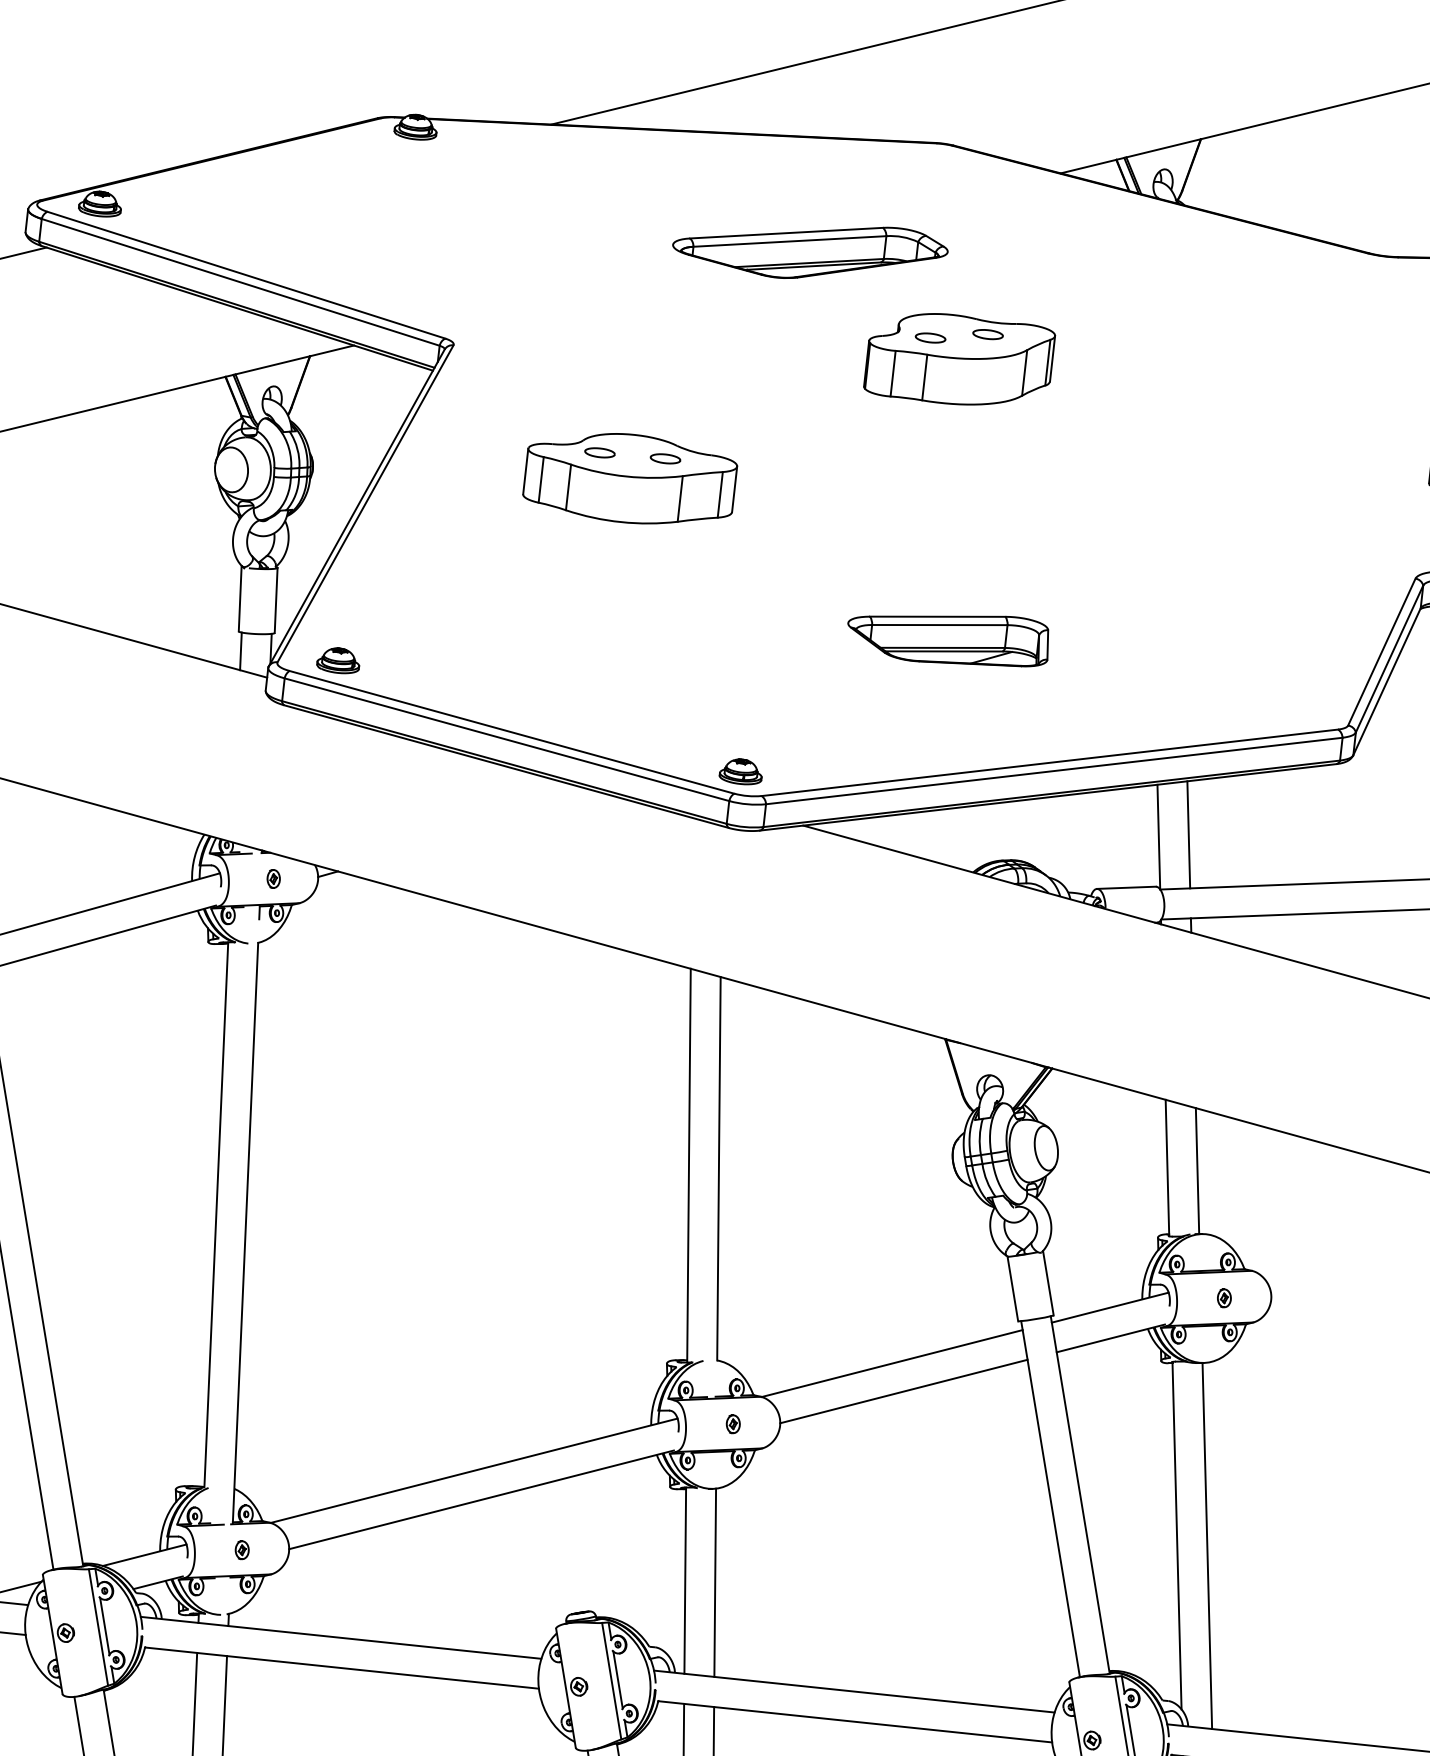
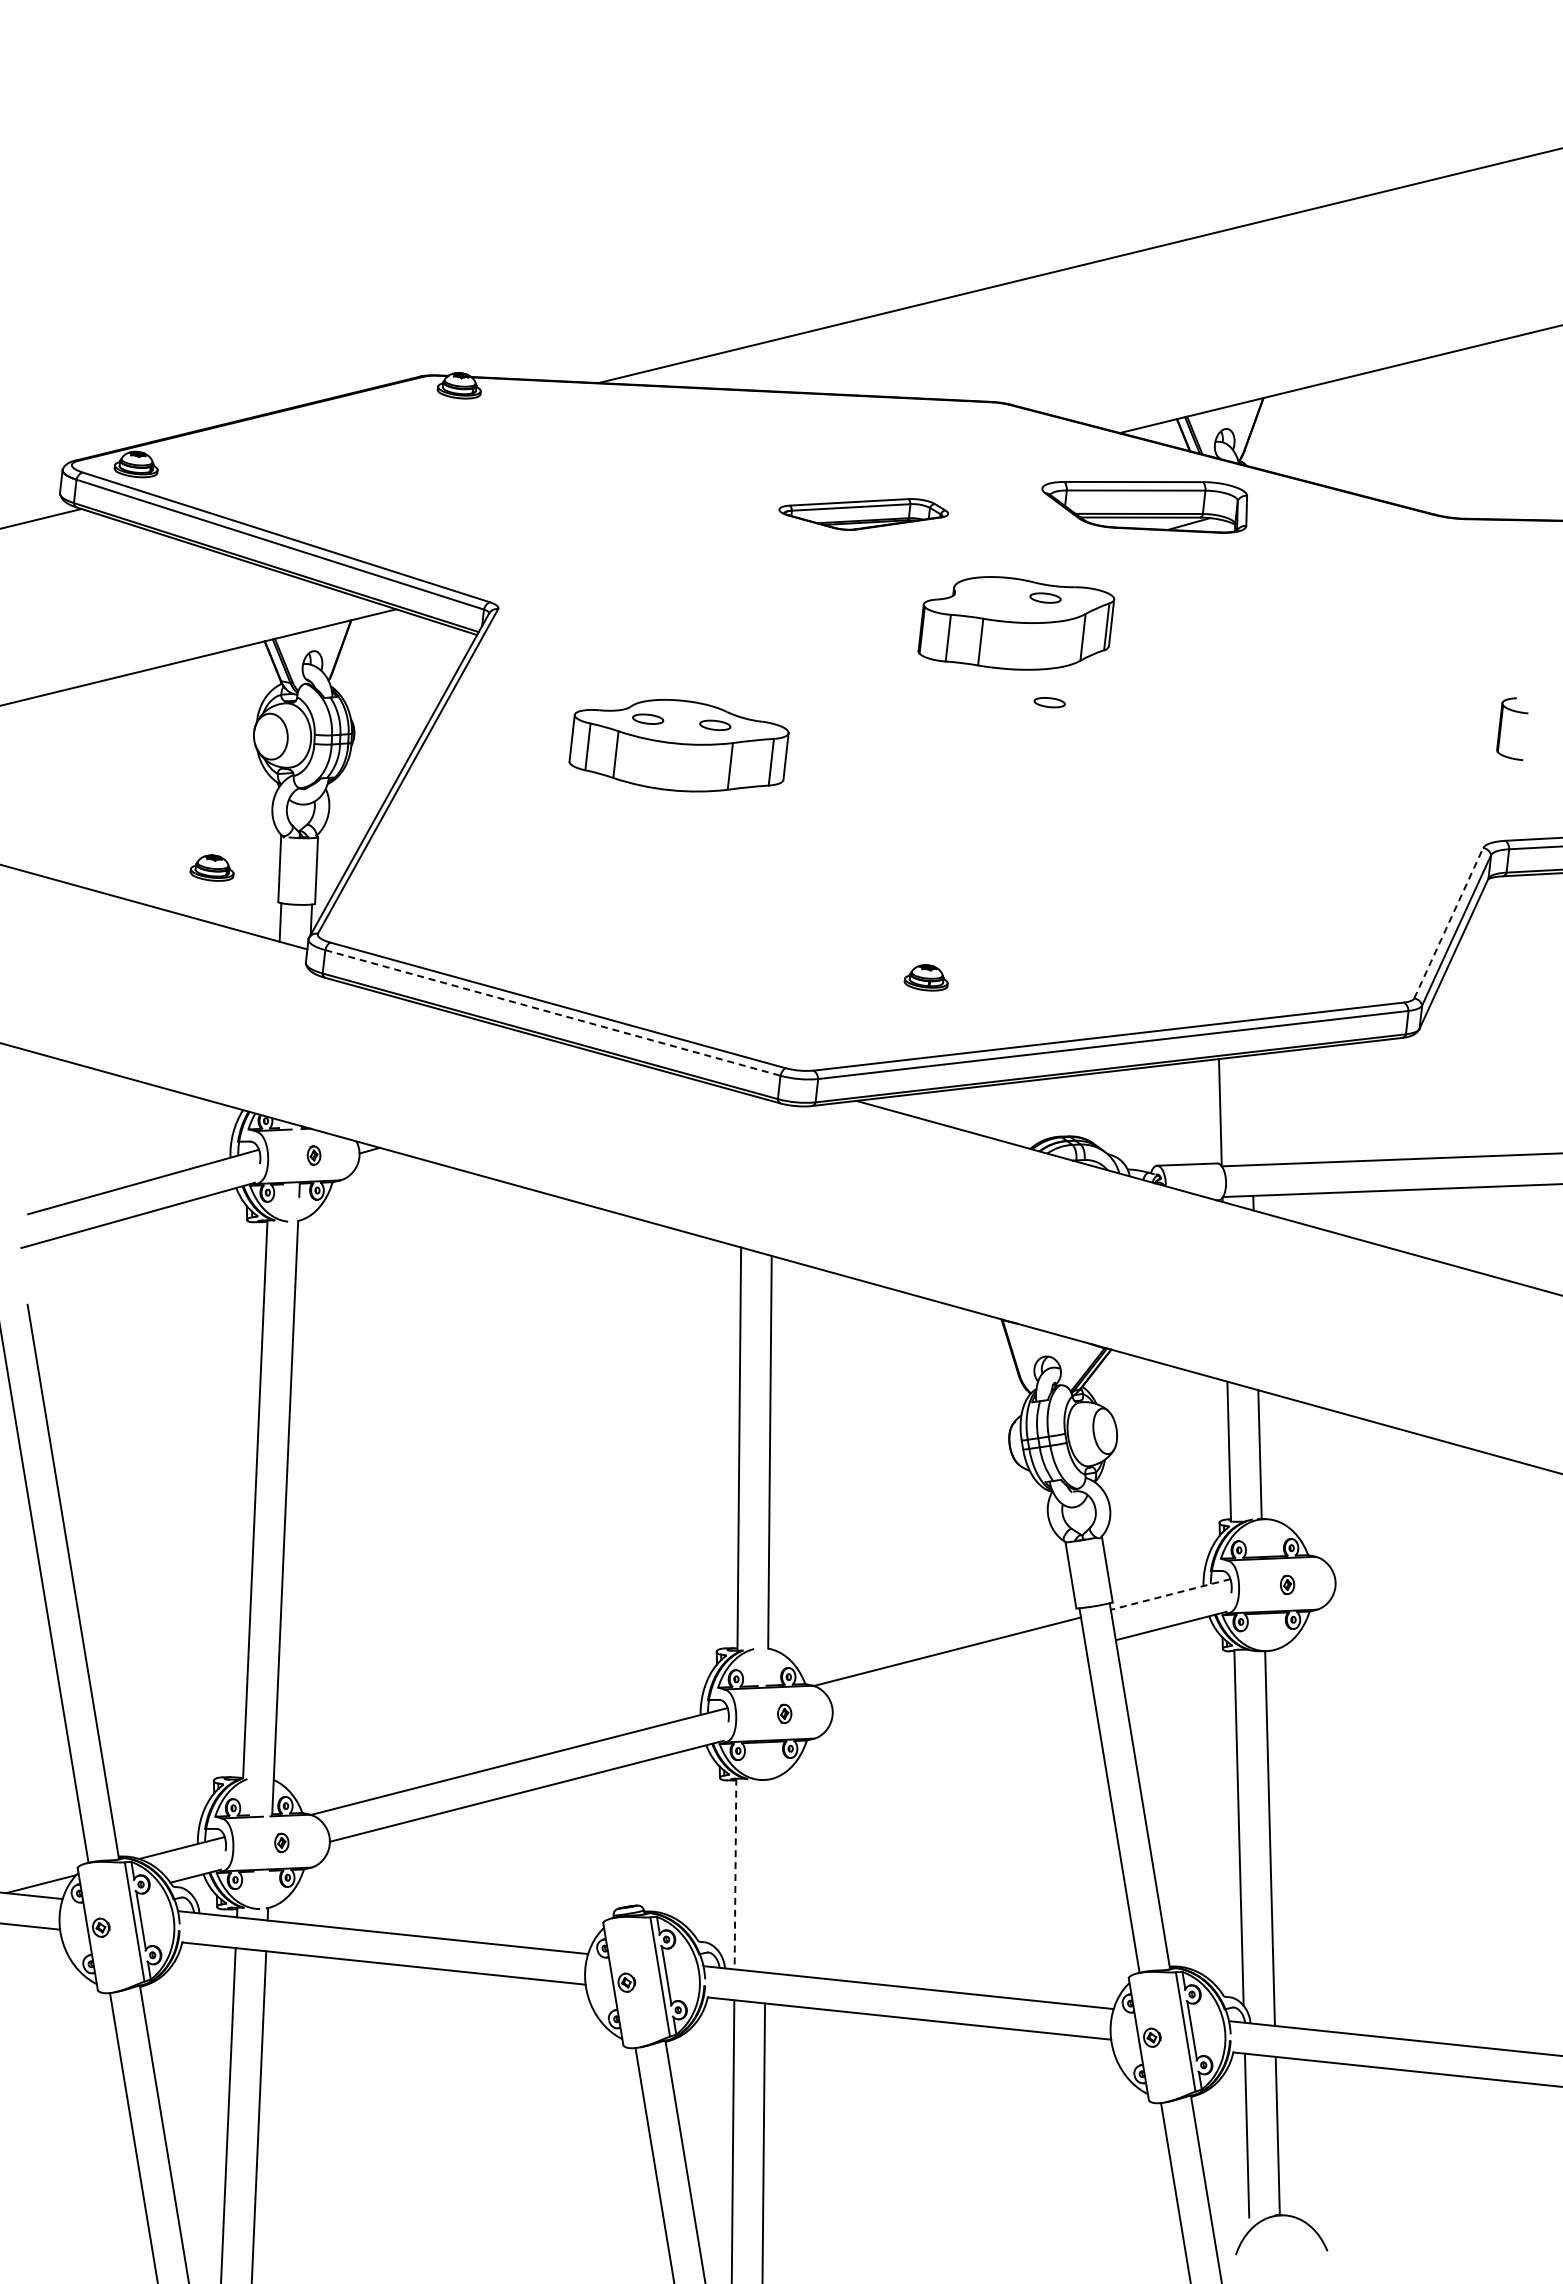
part: (810, 252) -> (863, 514), size x0.6
part: (930, 337) -> (1049, 702), moved
part: (947, 641) -> (1144, 507), moved
line: (1381, 652) -> (1448, 923), solid -> dashed
part: (337, 660) -> (211, 867), moved
line: (507, 740) -> (553, 1013), solid -> dashed
part: (739, 771) -> (925, 977), moved
line: (1188, 834) -> (1250, 1110), removed
line: (1110, 1307) -> (1170, 1594), solid -> dashed
line: (904, 1390) -> (959, 1679), removed
line: (685, 1581) -> (735, 1874), solid -> dashed
line: (715, 1582) -> (766, 1875), removed

